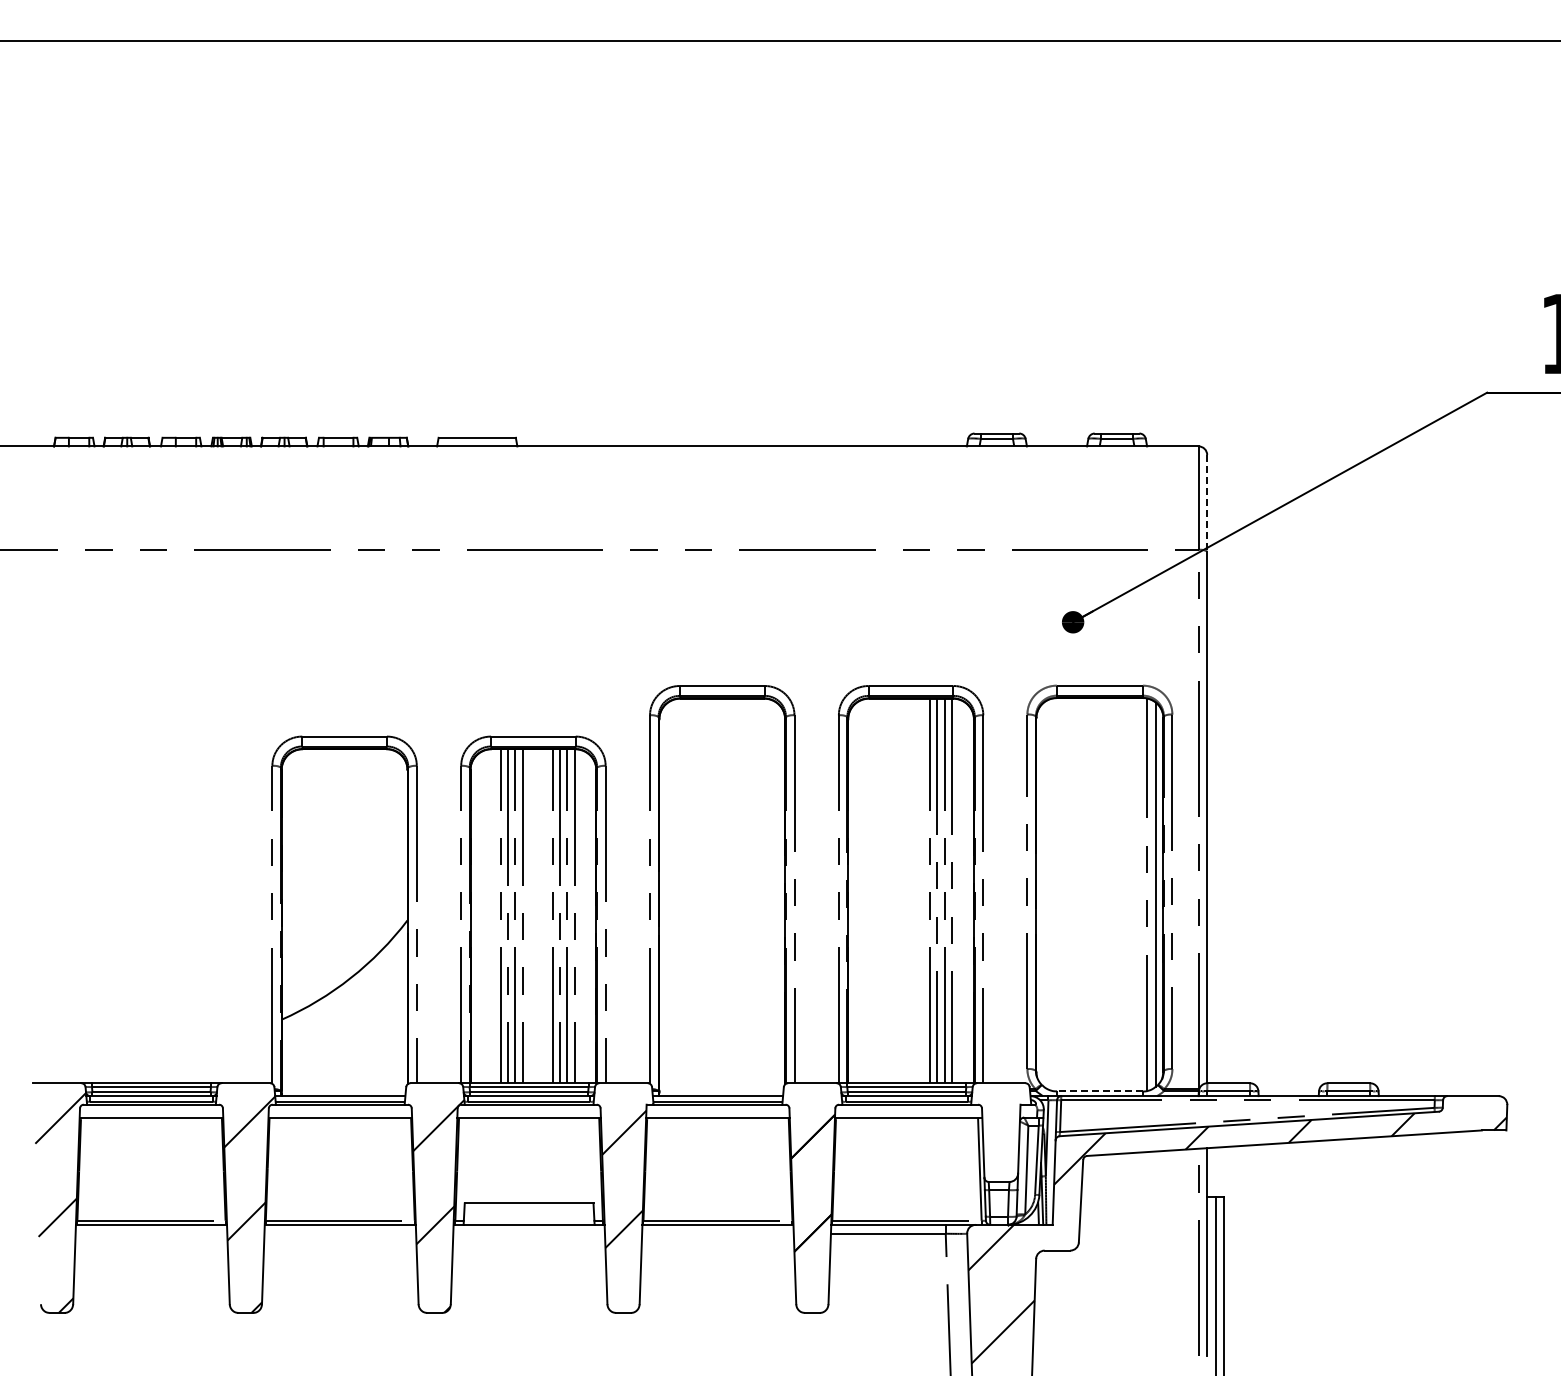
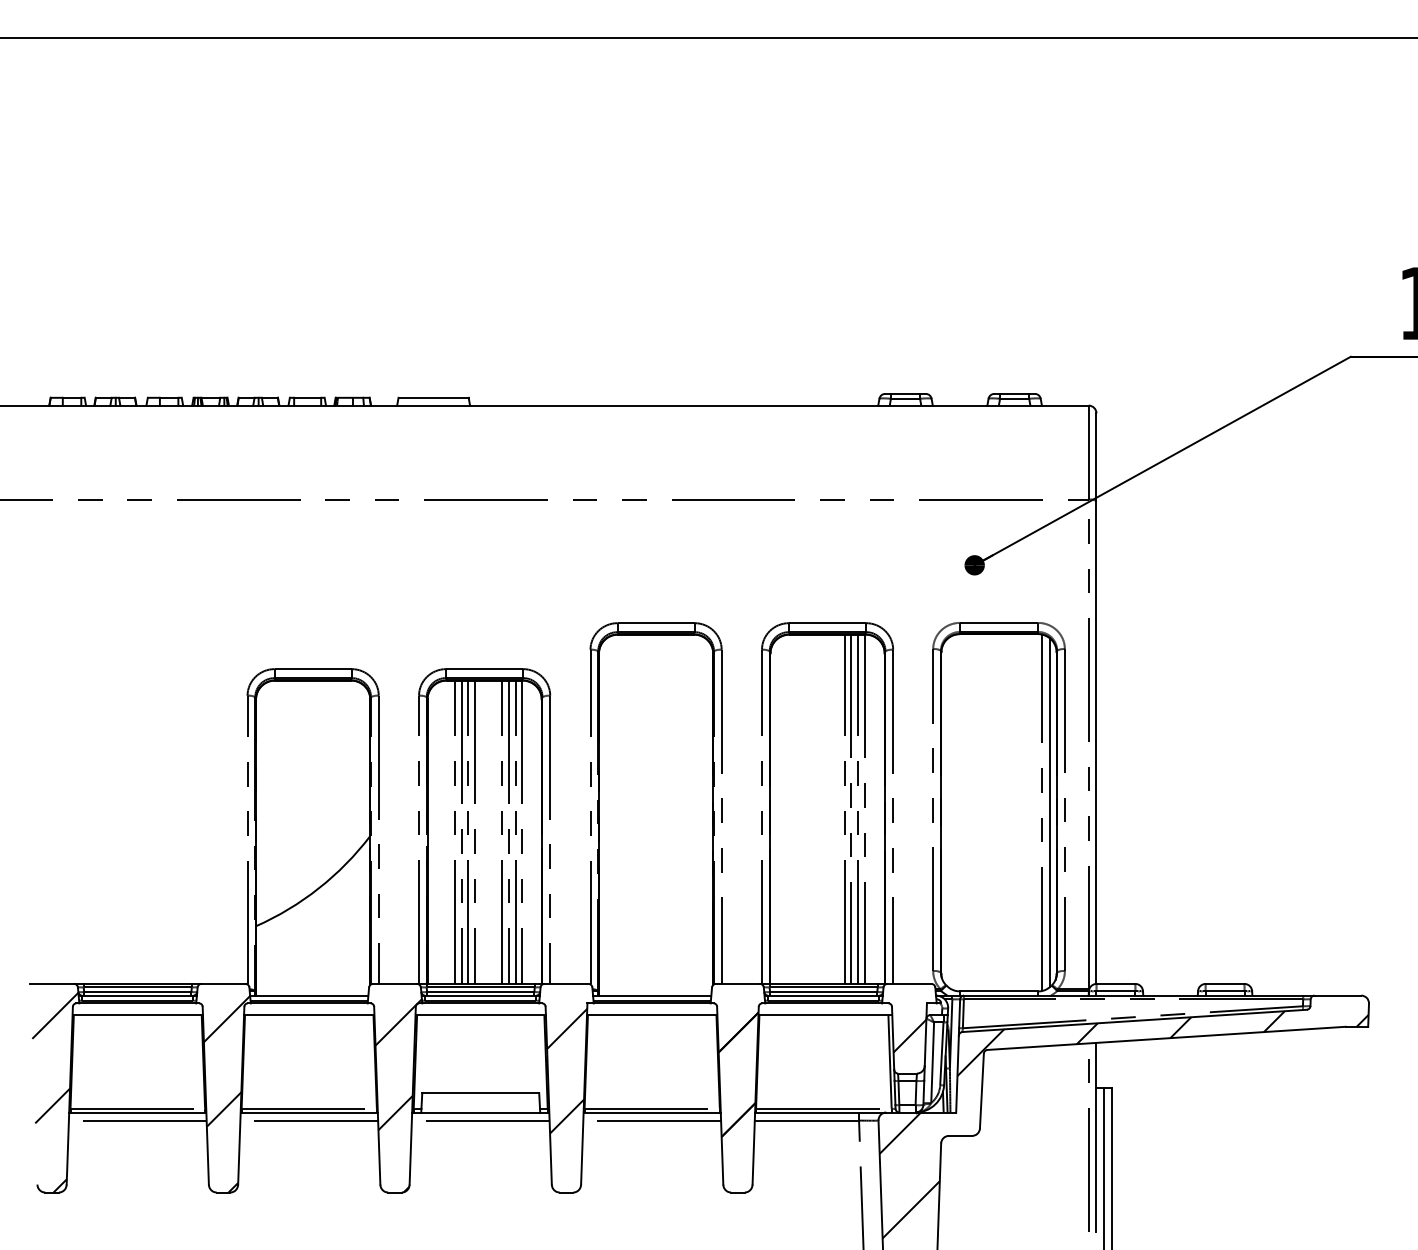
line: (1207, 503) -> (1096, 457), dashed -> solid
line: (1099, 1091) -> (998, 991), dashed -> solid
hatch: (1001, 1140) -> (909, 1035), added
line: (151, 1233) -> (137, 1120), added
line: (340, 1233) -> (309, 1120), added
line: (528, 1233) -> (480, 1120), added
line: (717, 1233) -> (651, 1120), added

